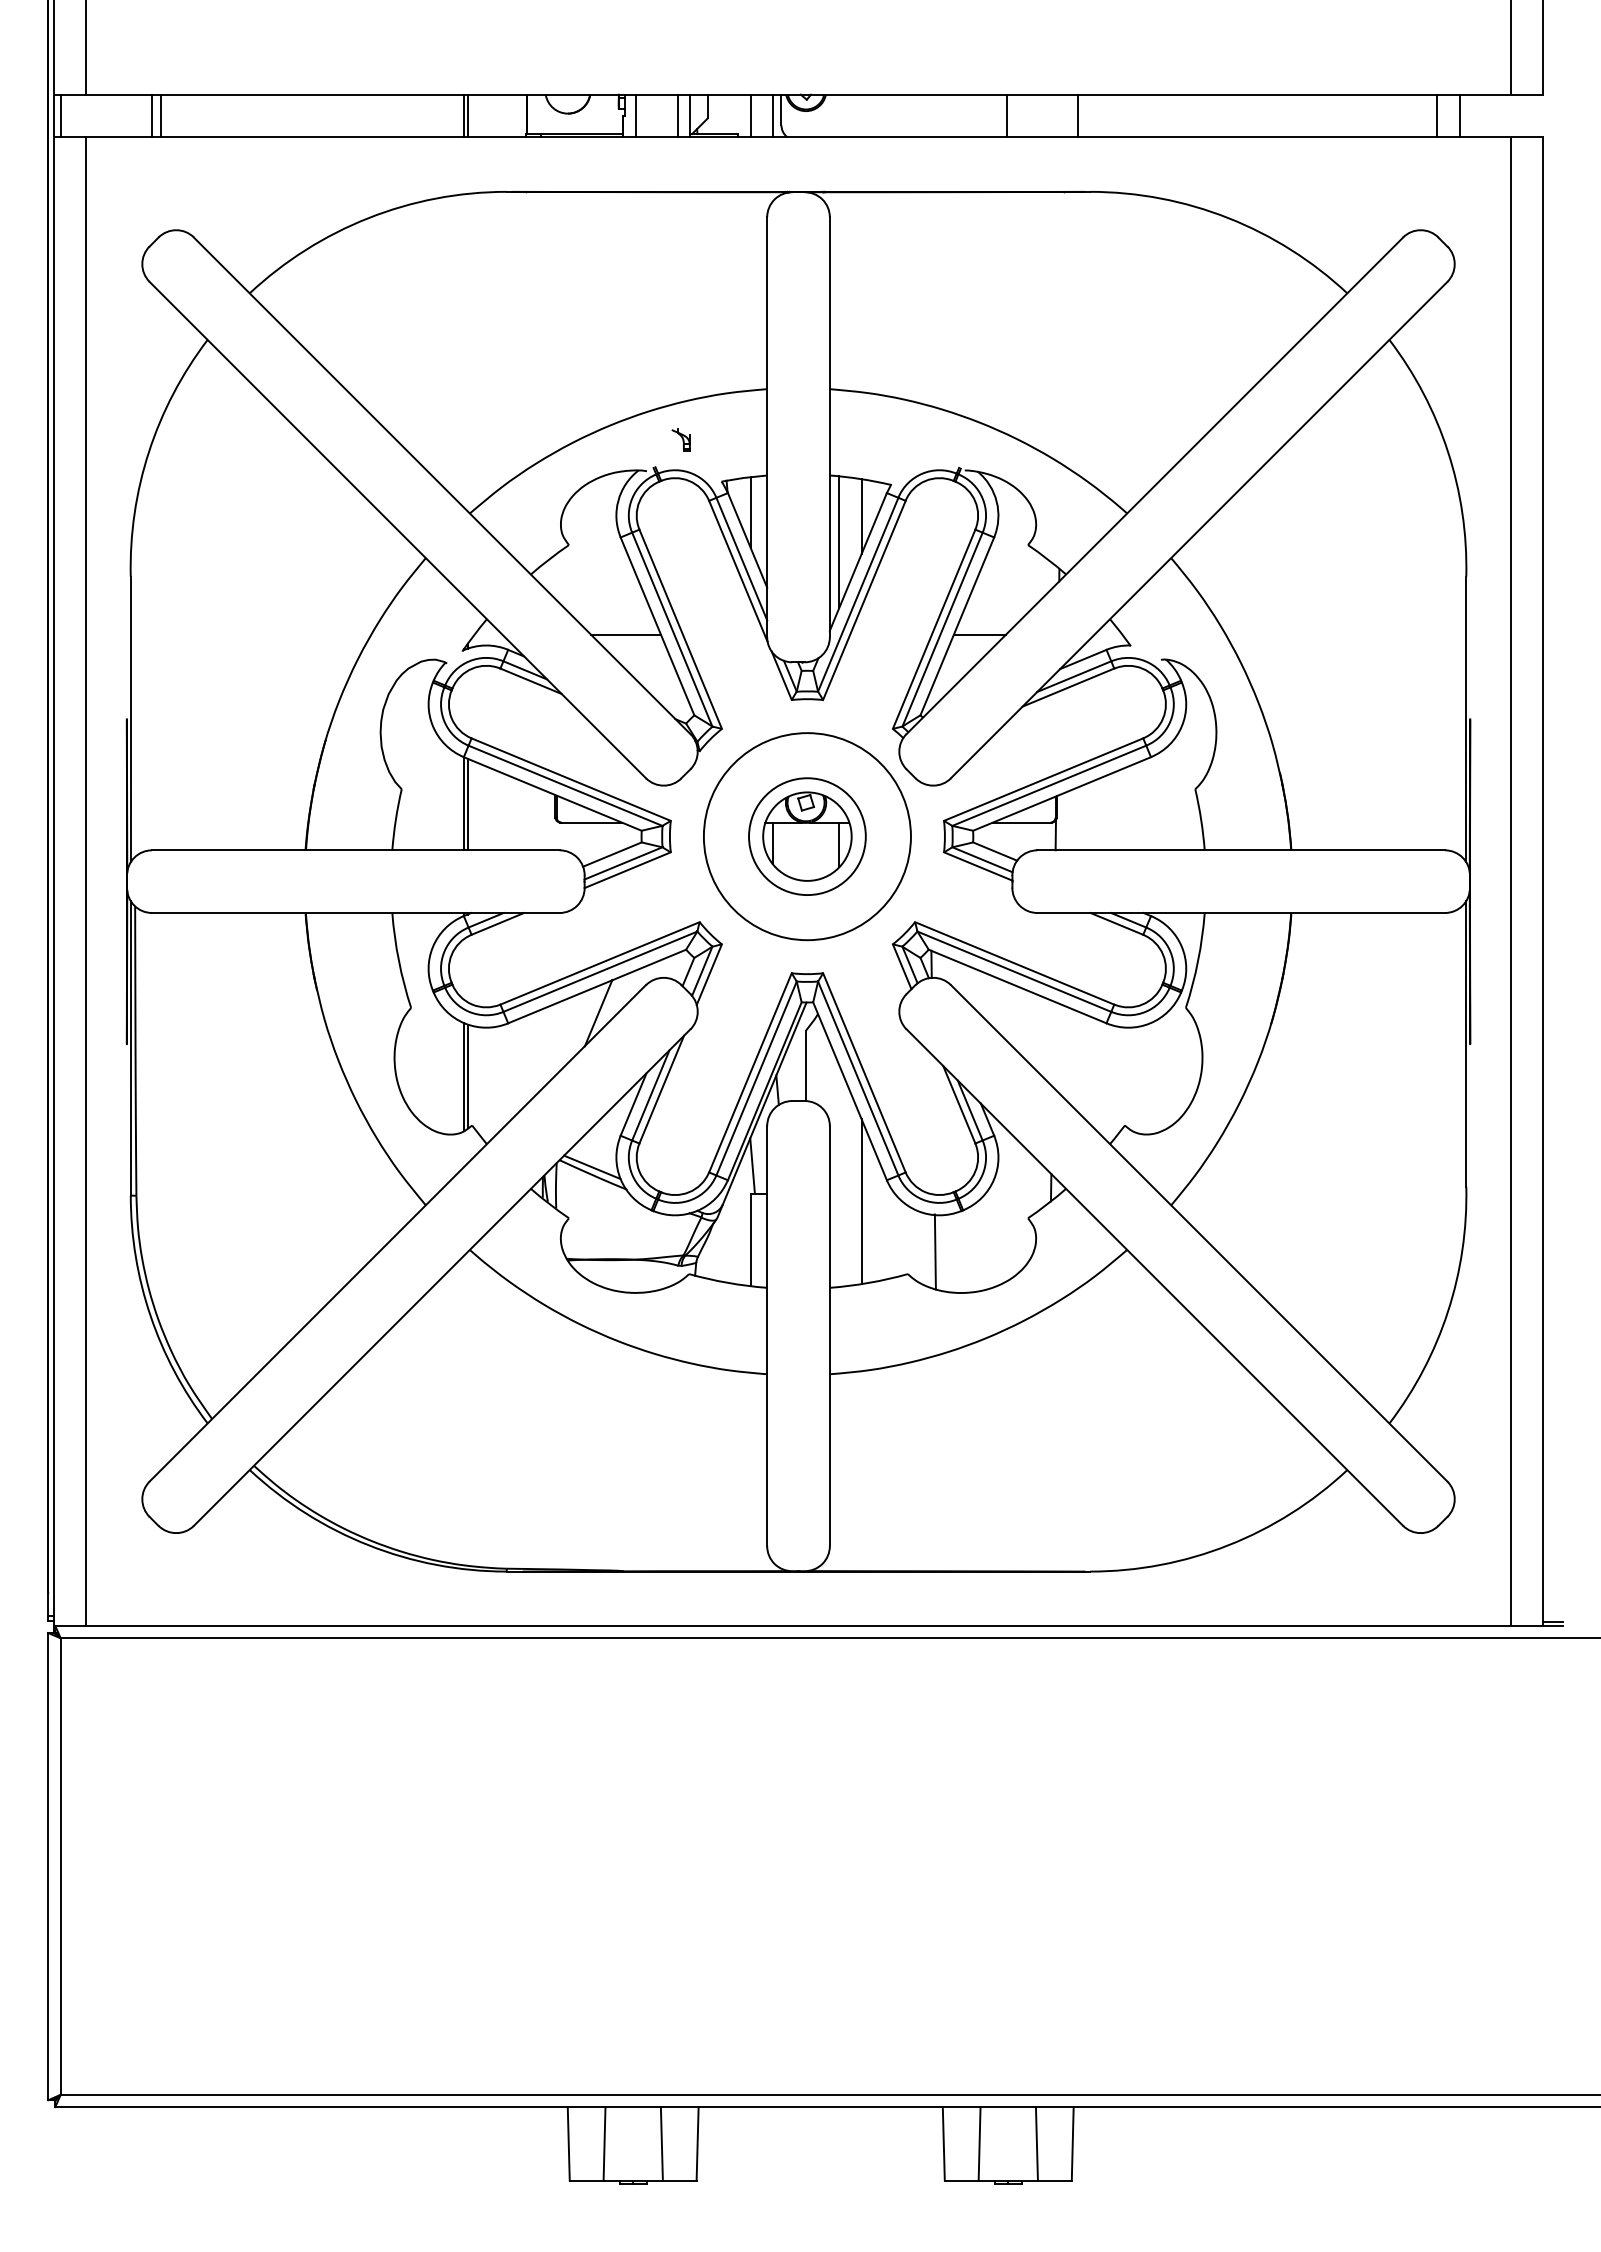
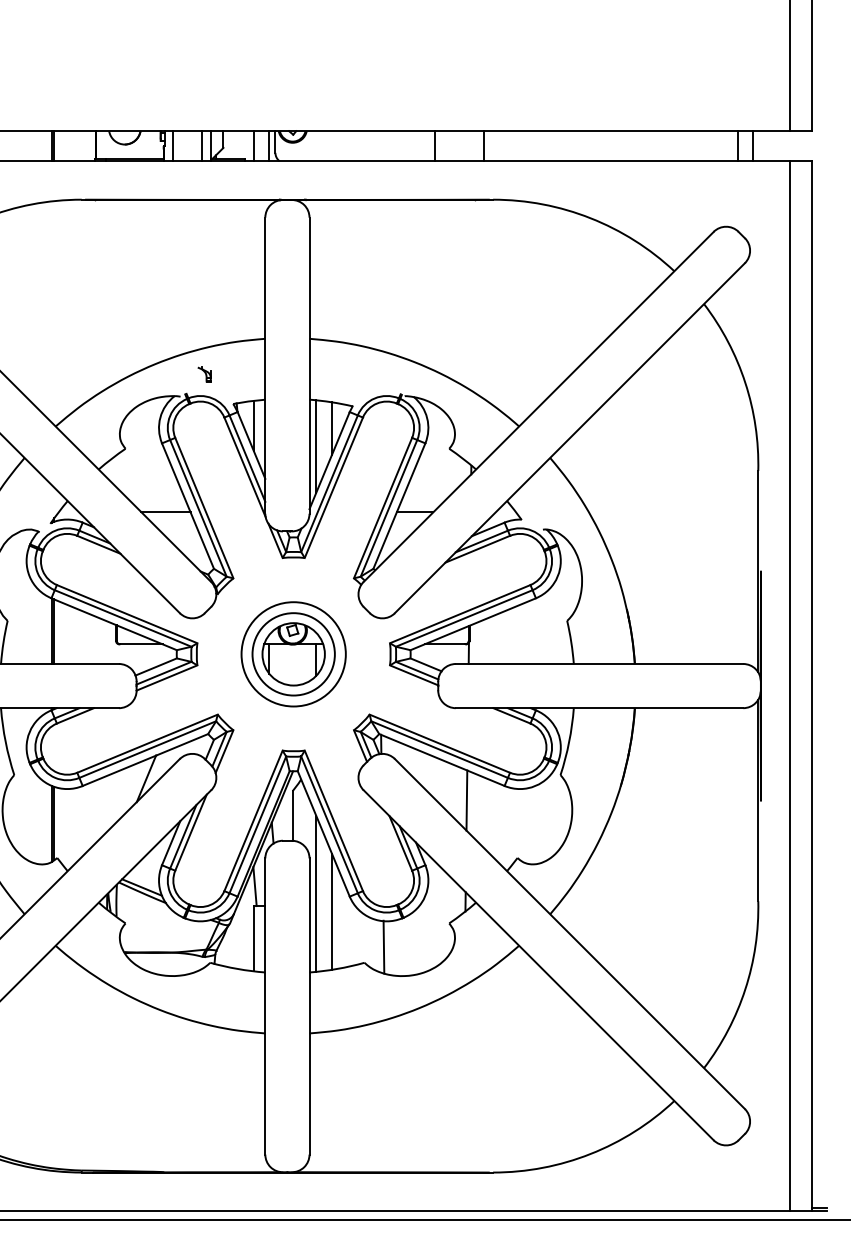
circle: (807, 836) -> (293, 654), size x0.71
line: (1052, 1043) -> (466, 800), added
line: (839, 1176) -> (316, 893), added

